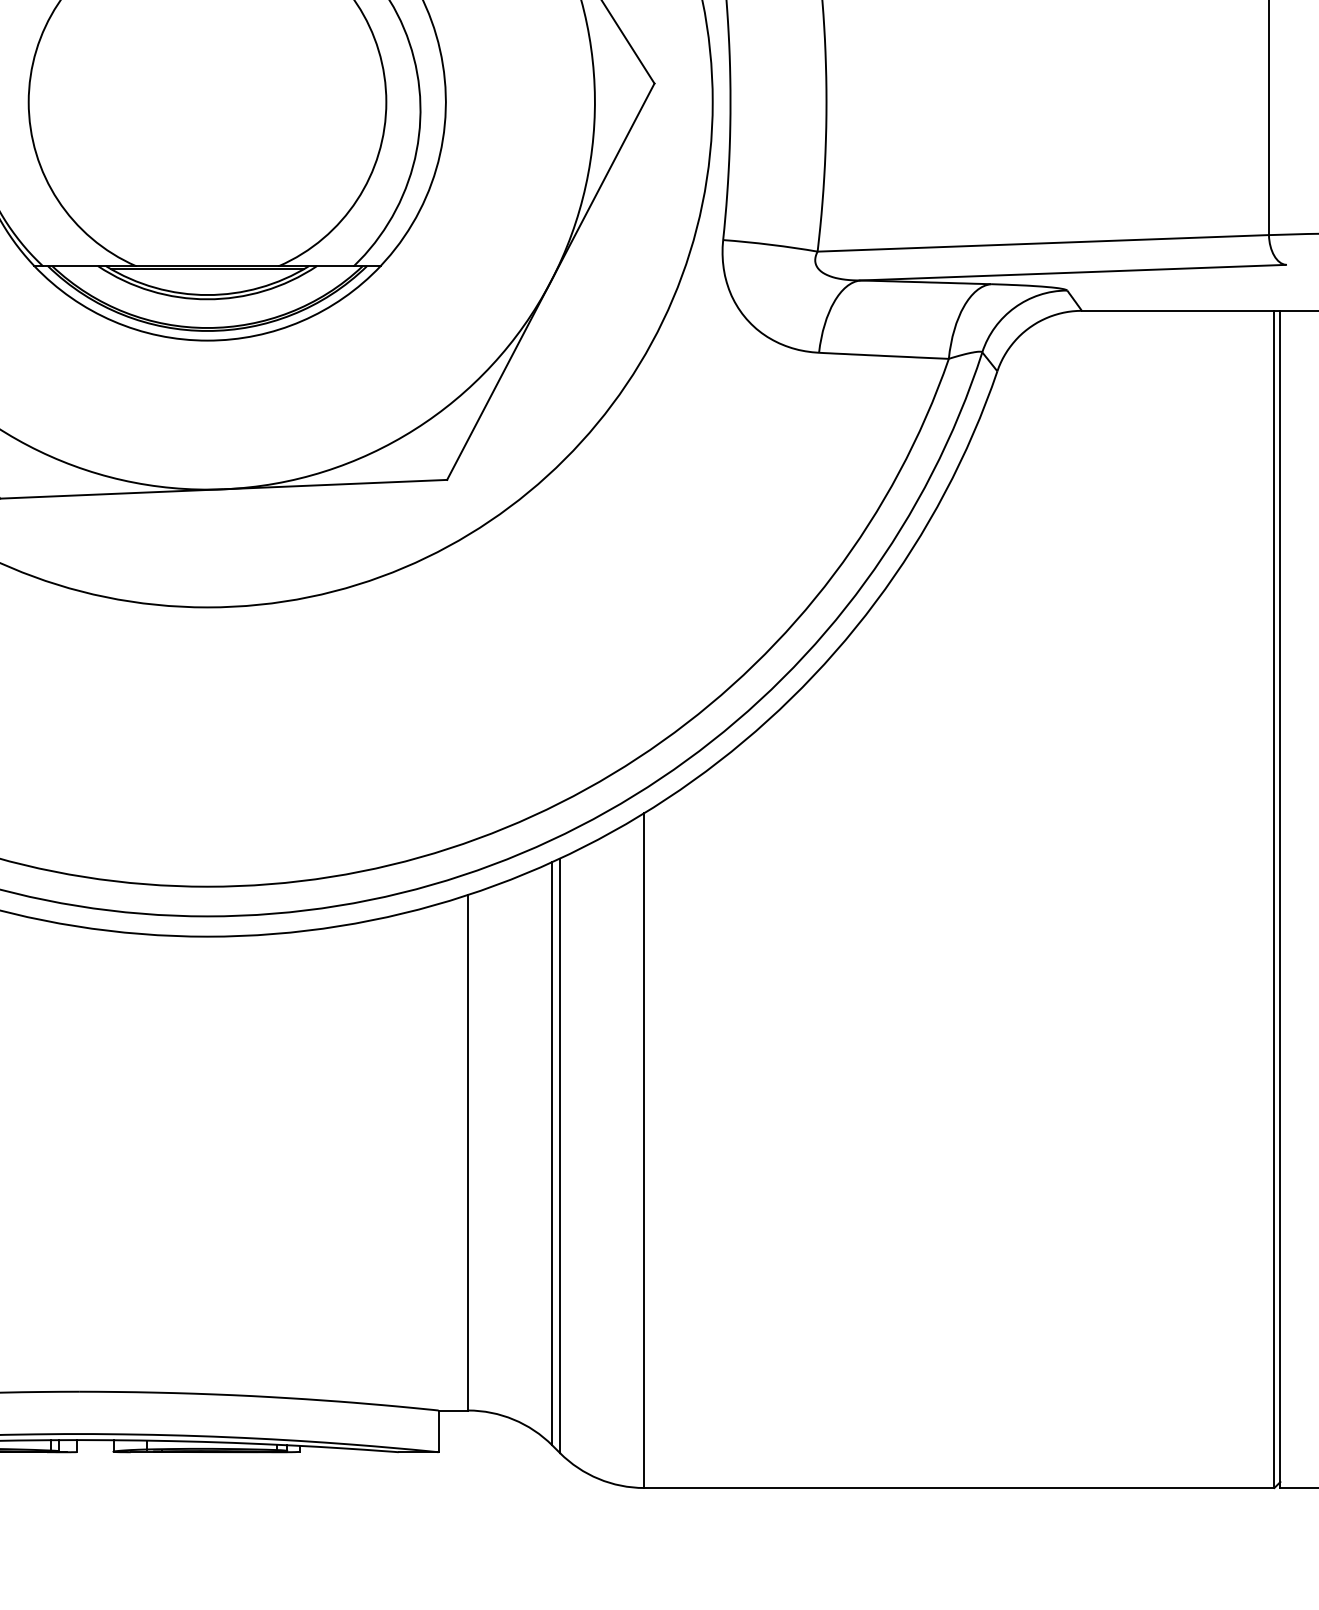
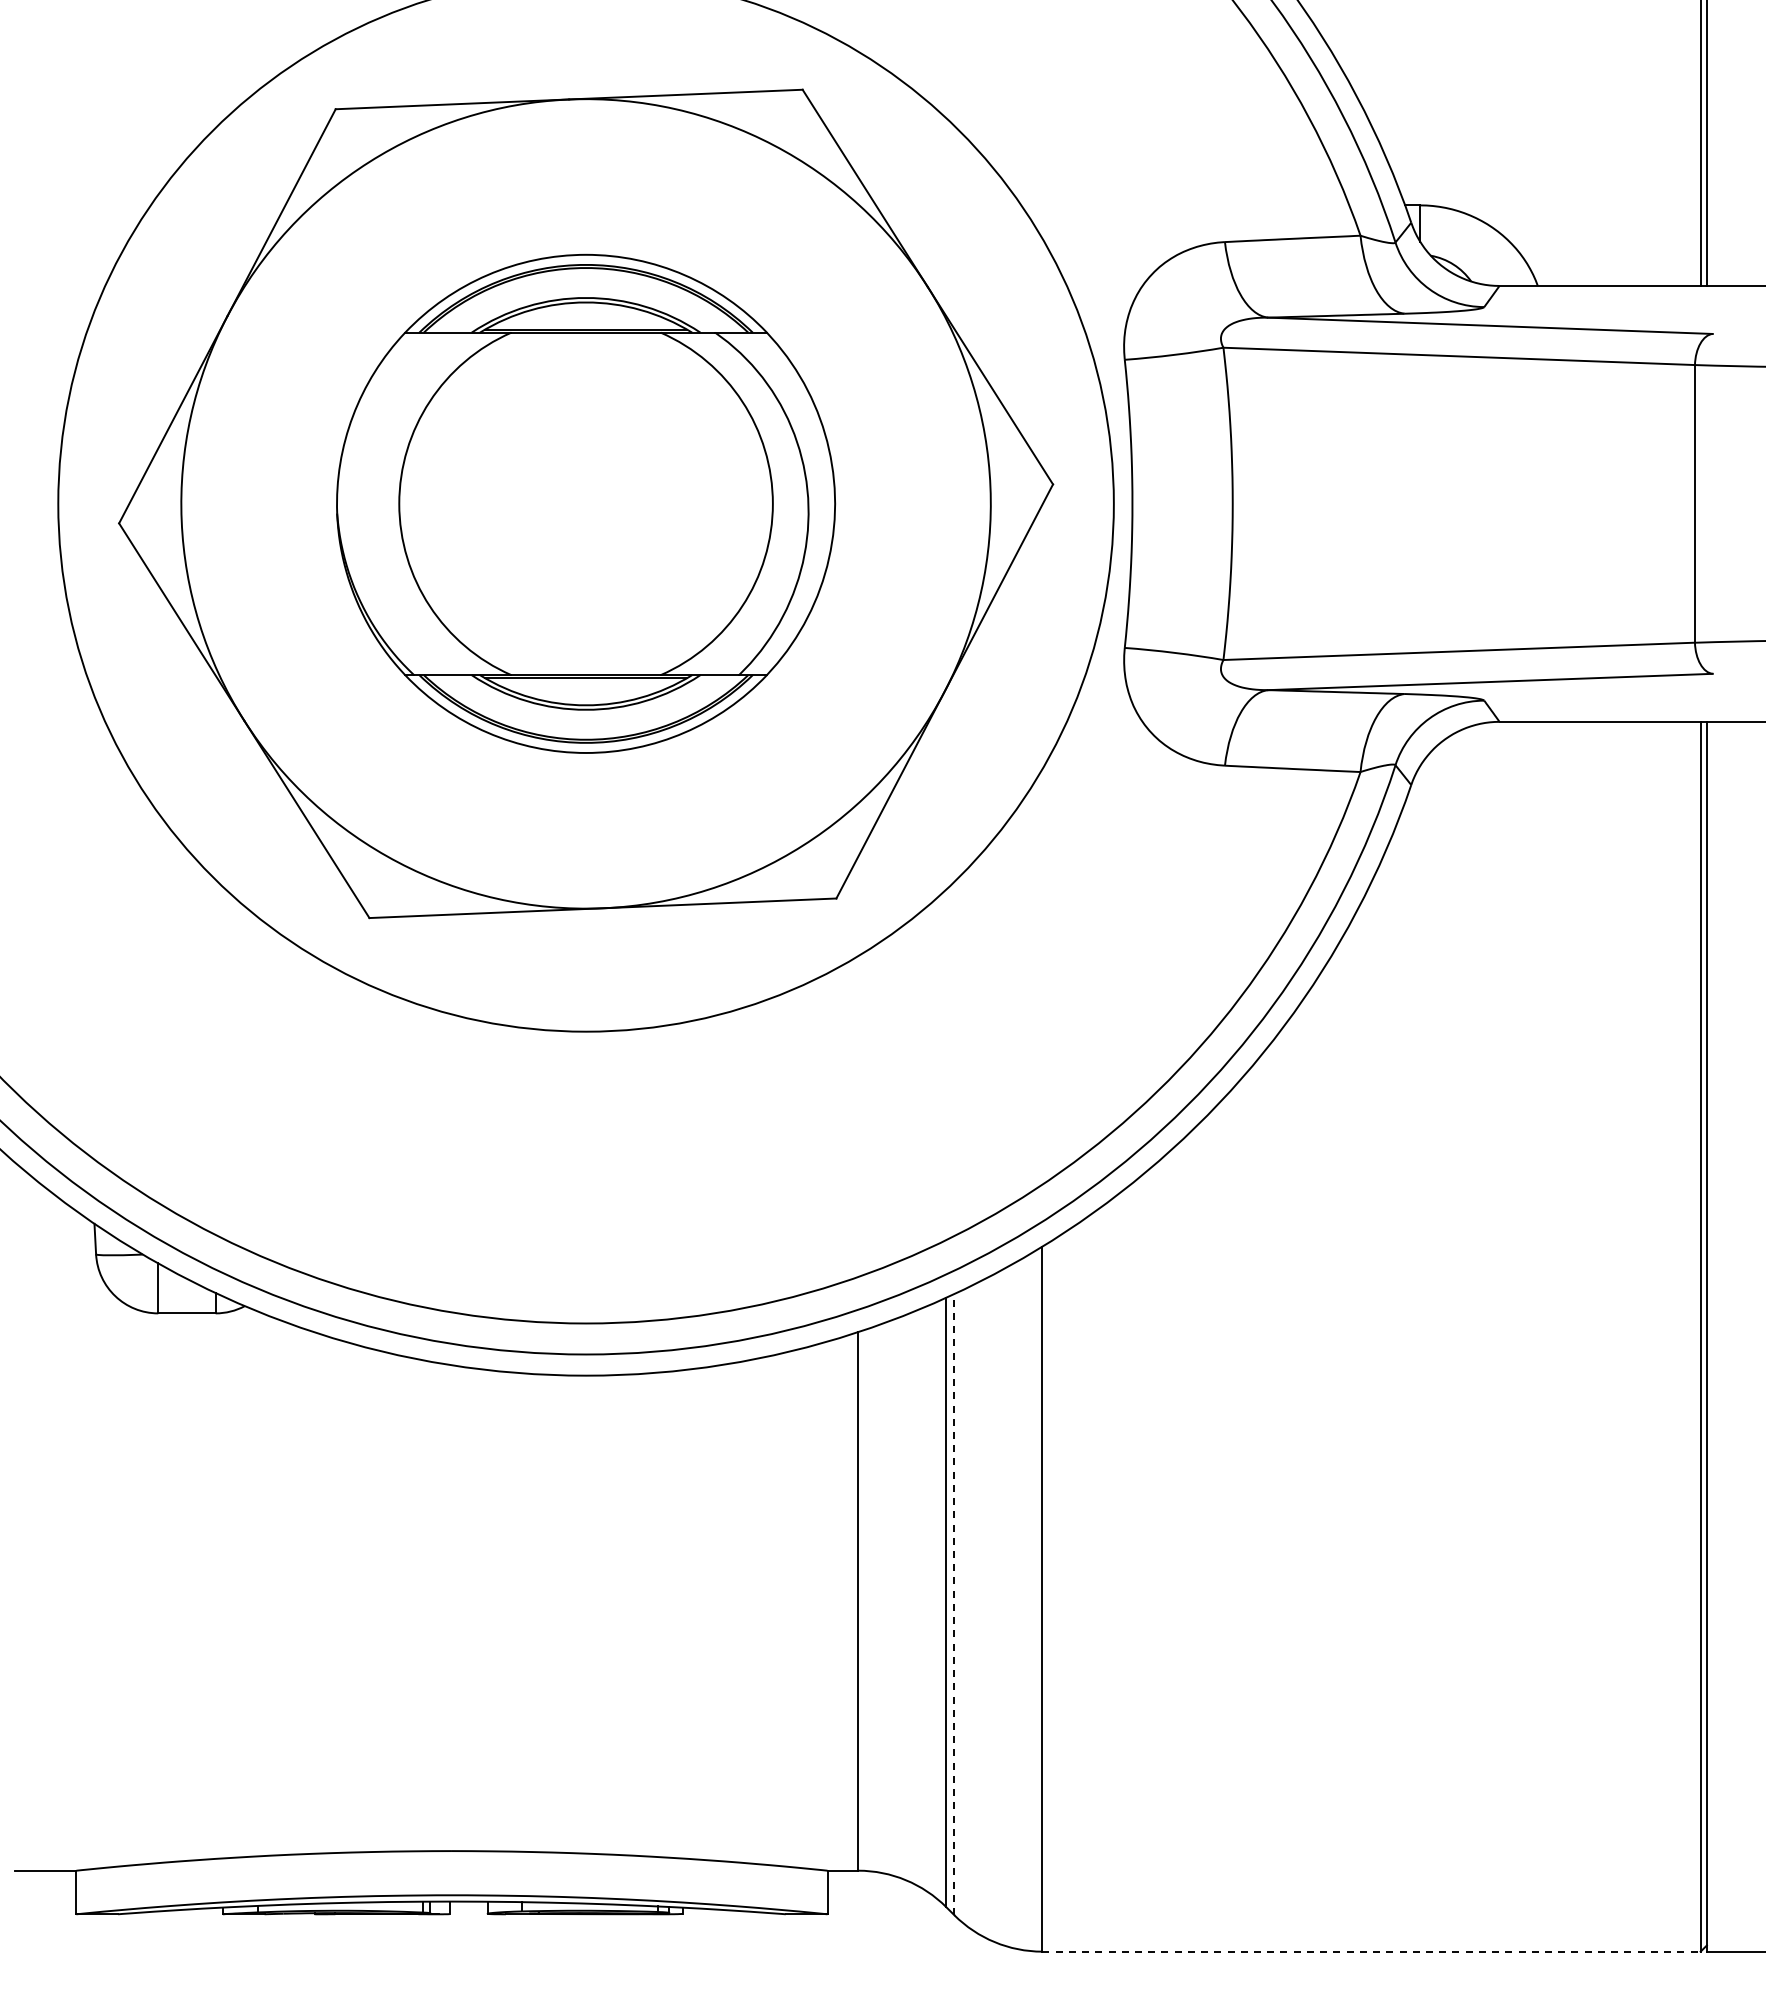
line: (560, 1155) -> (954, 1604), solid -> dashed
line: (960, 1487) -> (1372, 1951), solid -> dashed

